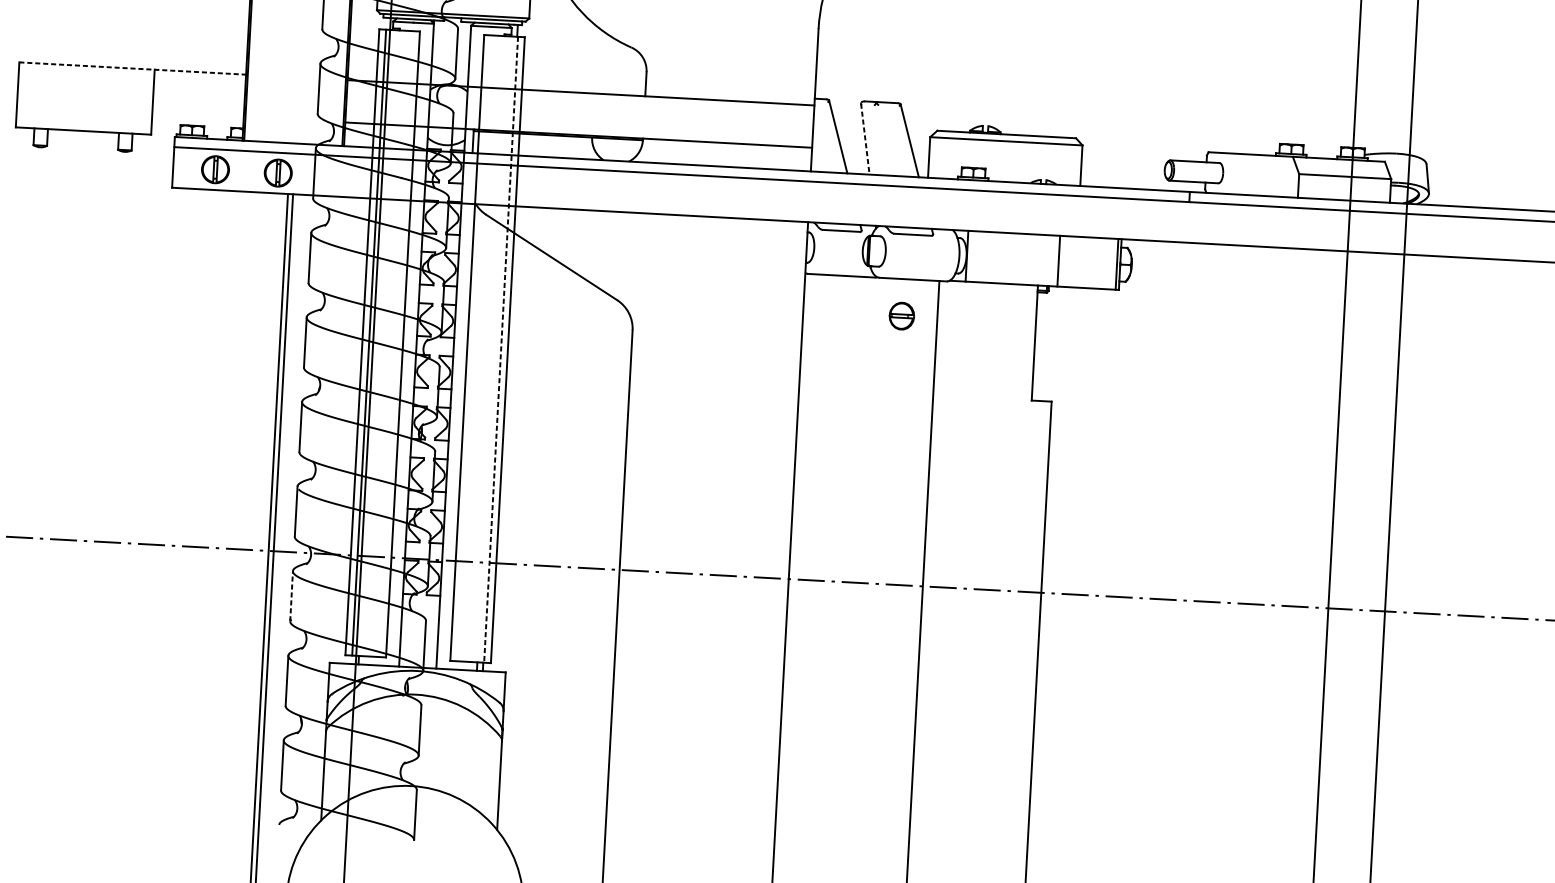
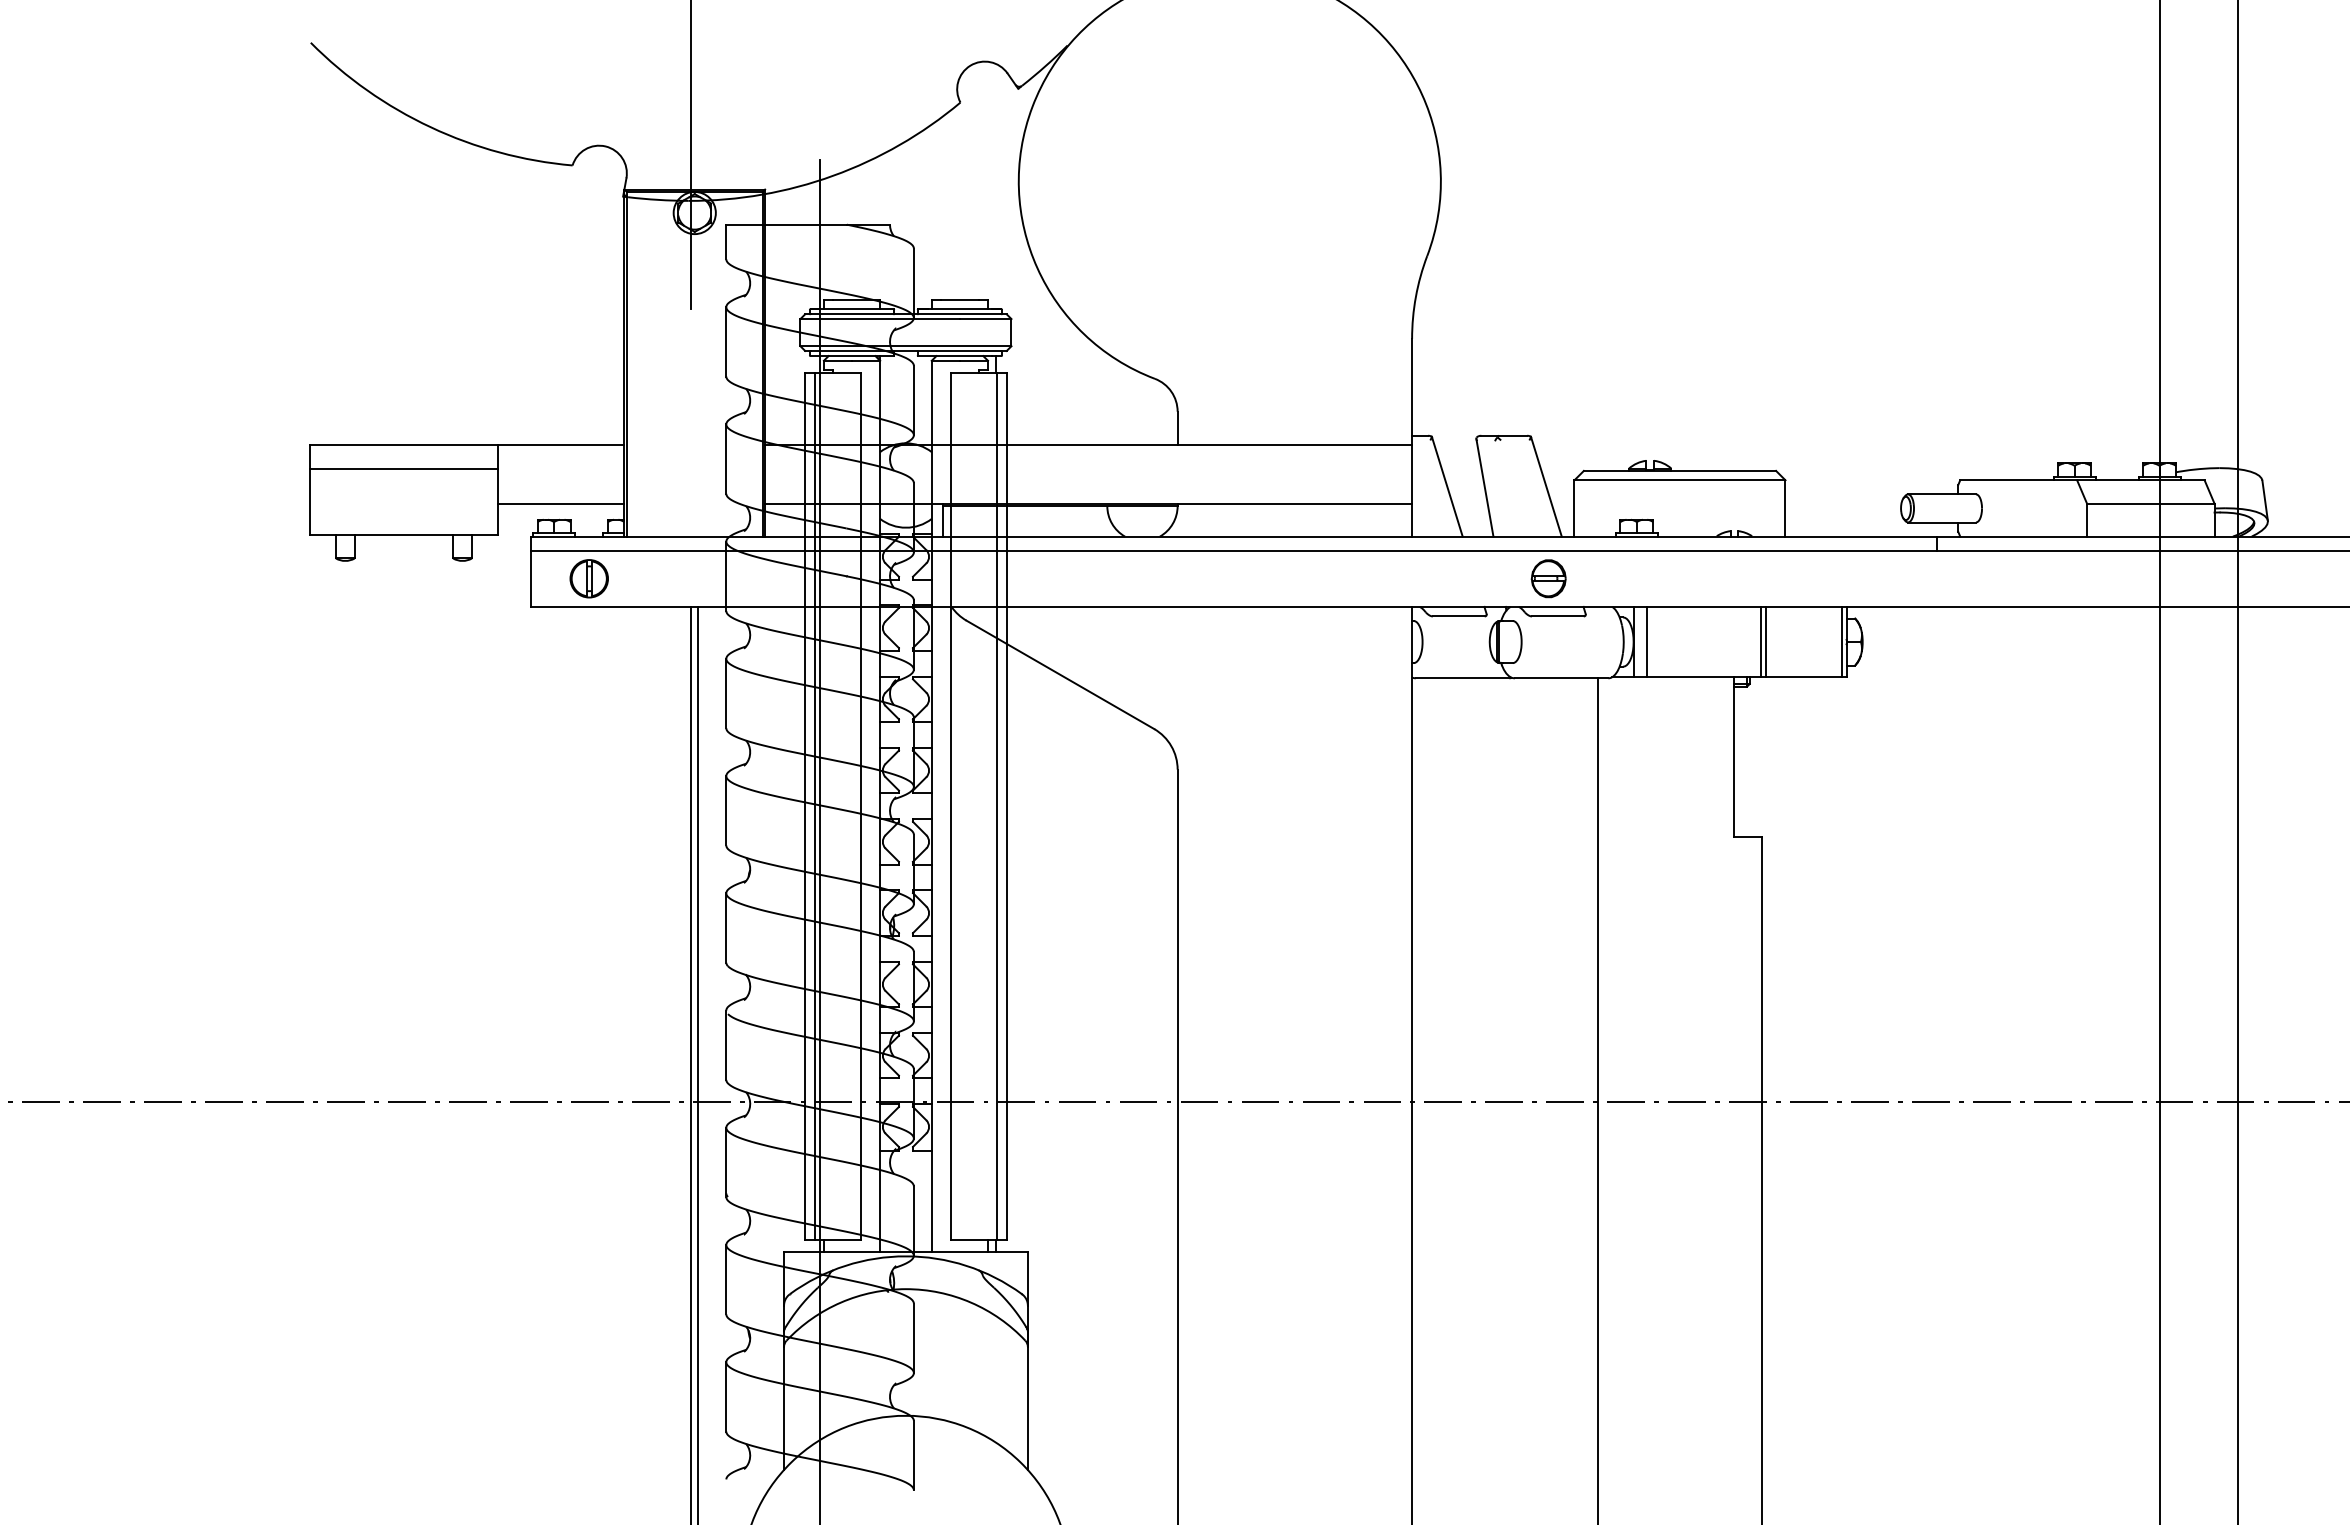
line: (132, 68) -> (467, 445), dashed -> solid
line: (85, 82) -> (403, 468), added
line: (197, 114) -> (560, 503), added
line: (865, 139) -> (1485, 488), dashed -> solid
part: (277, 172) -> (675, 578), removed
line: (975, 256) -> (1646, 641), added
line: (1061, 260) -> (1765, 641), added
part: (901, 315) -> (1548, 578), moved
line: (501, 350) -> (997, 806), dashed -> solid
line: (291, 596) -> (726, 1162), dashed -> solid

